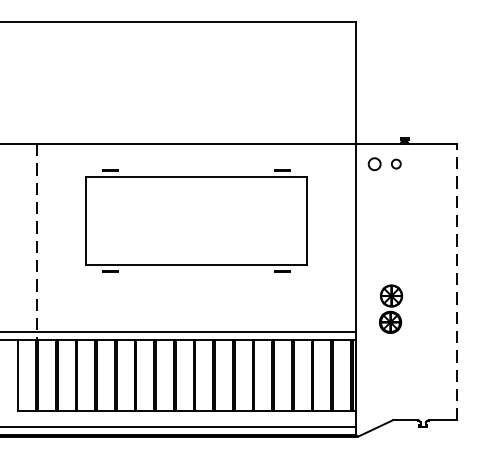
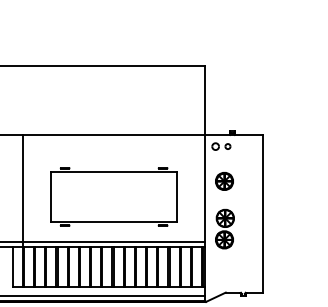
part: (195, 220) -> (113, 196), moved
part: (390, 225) -> (224, 181), added
line: (37, 241) -> (23, 190), dashed -> solid
line: (456, 281) -> (262, 213), dashed -> solid
part: (390, 309) -> (224, 229), size x1.43

